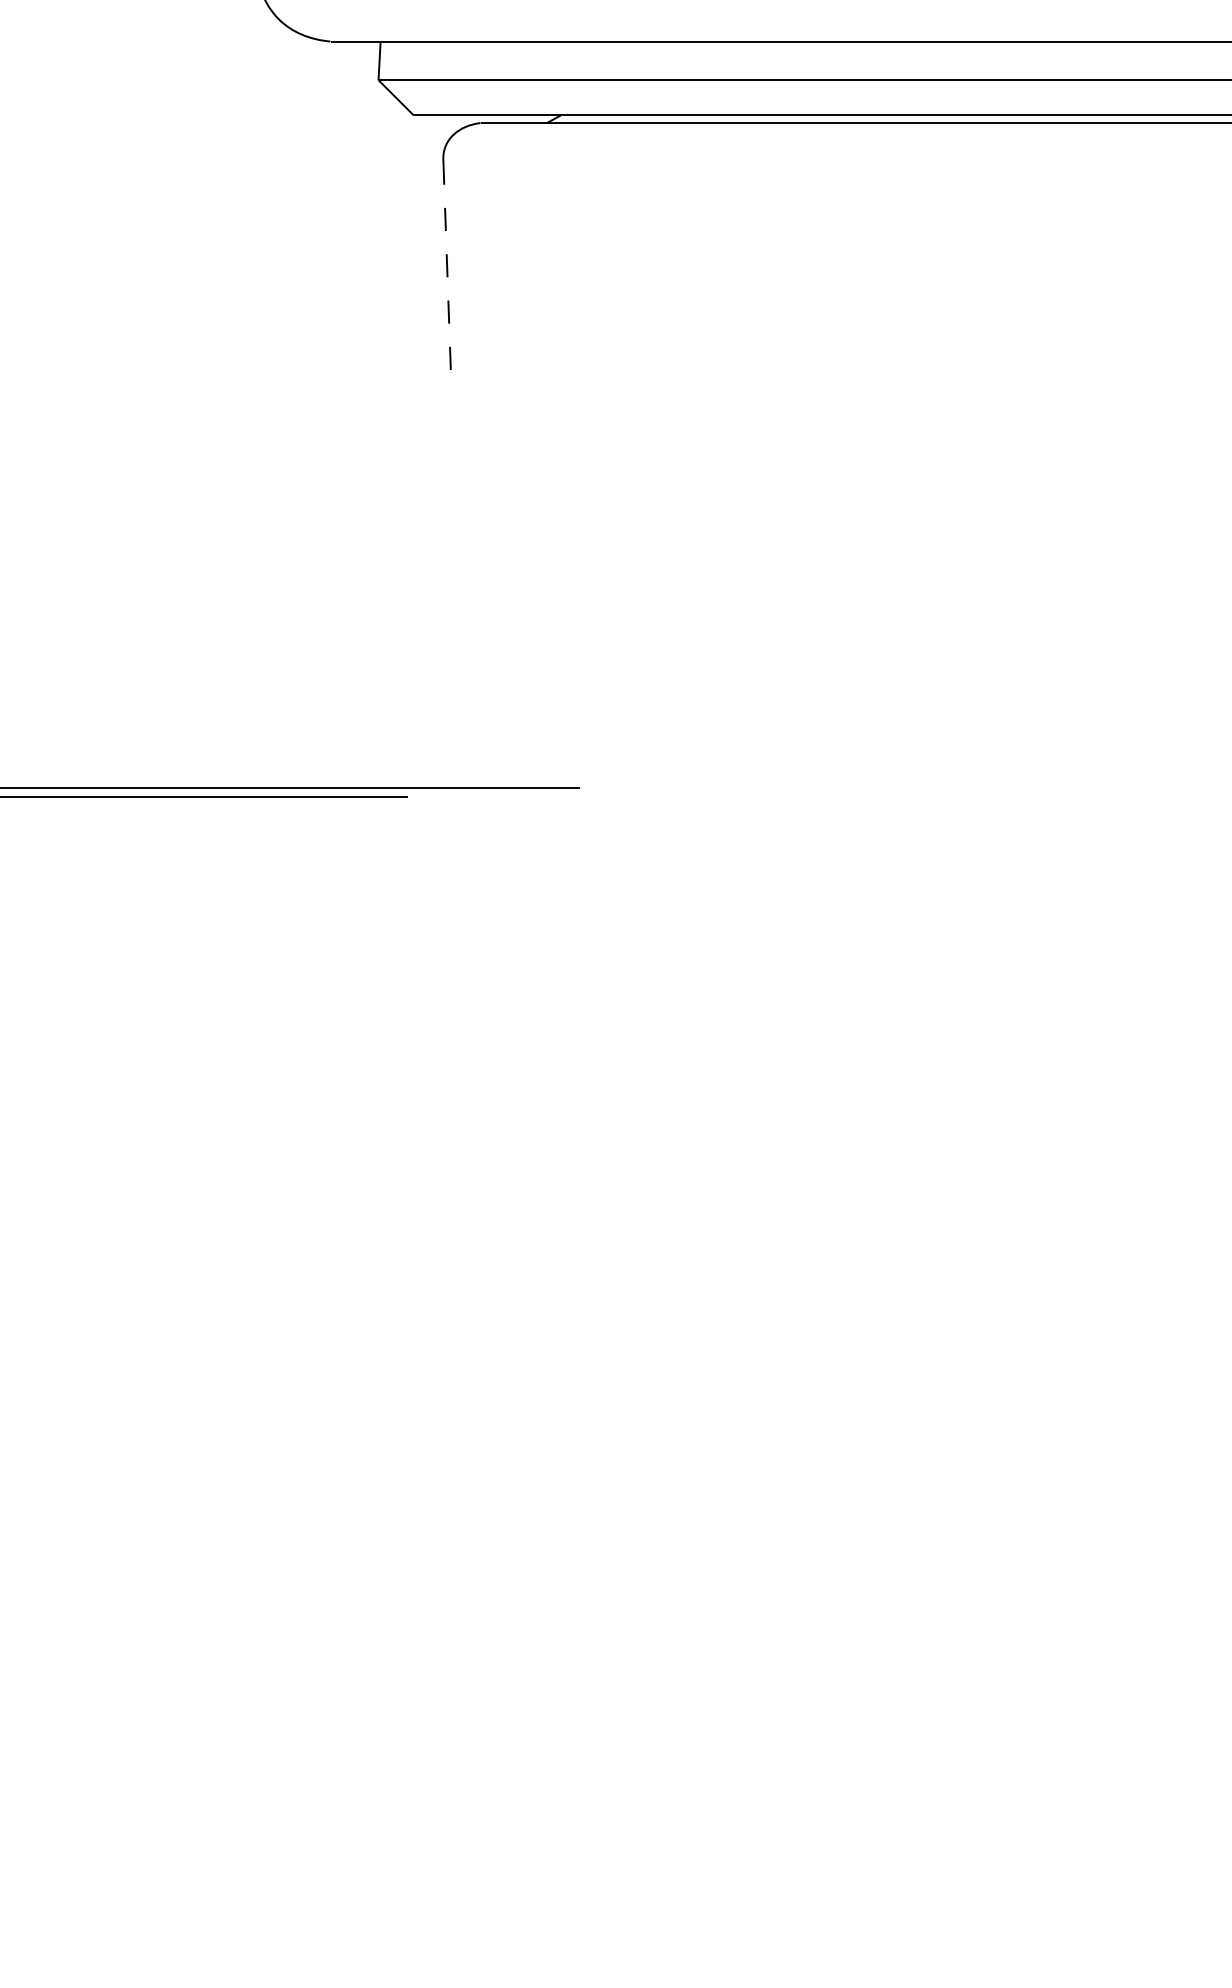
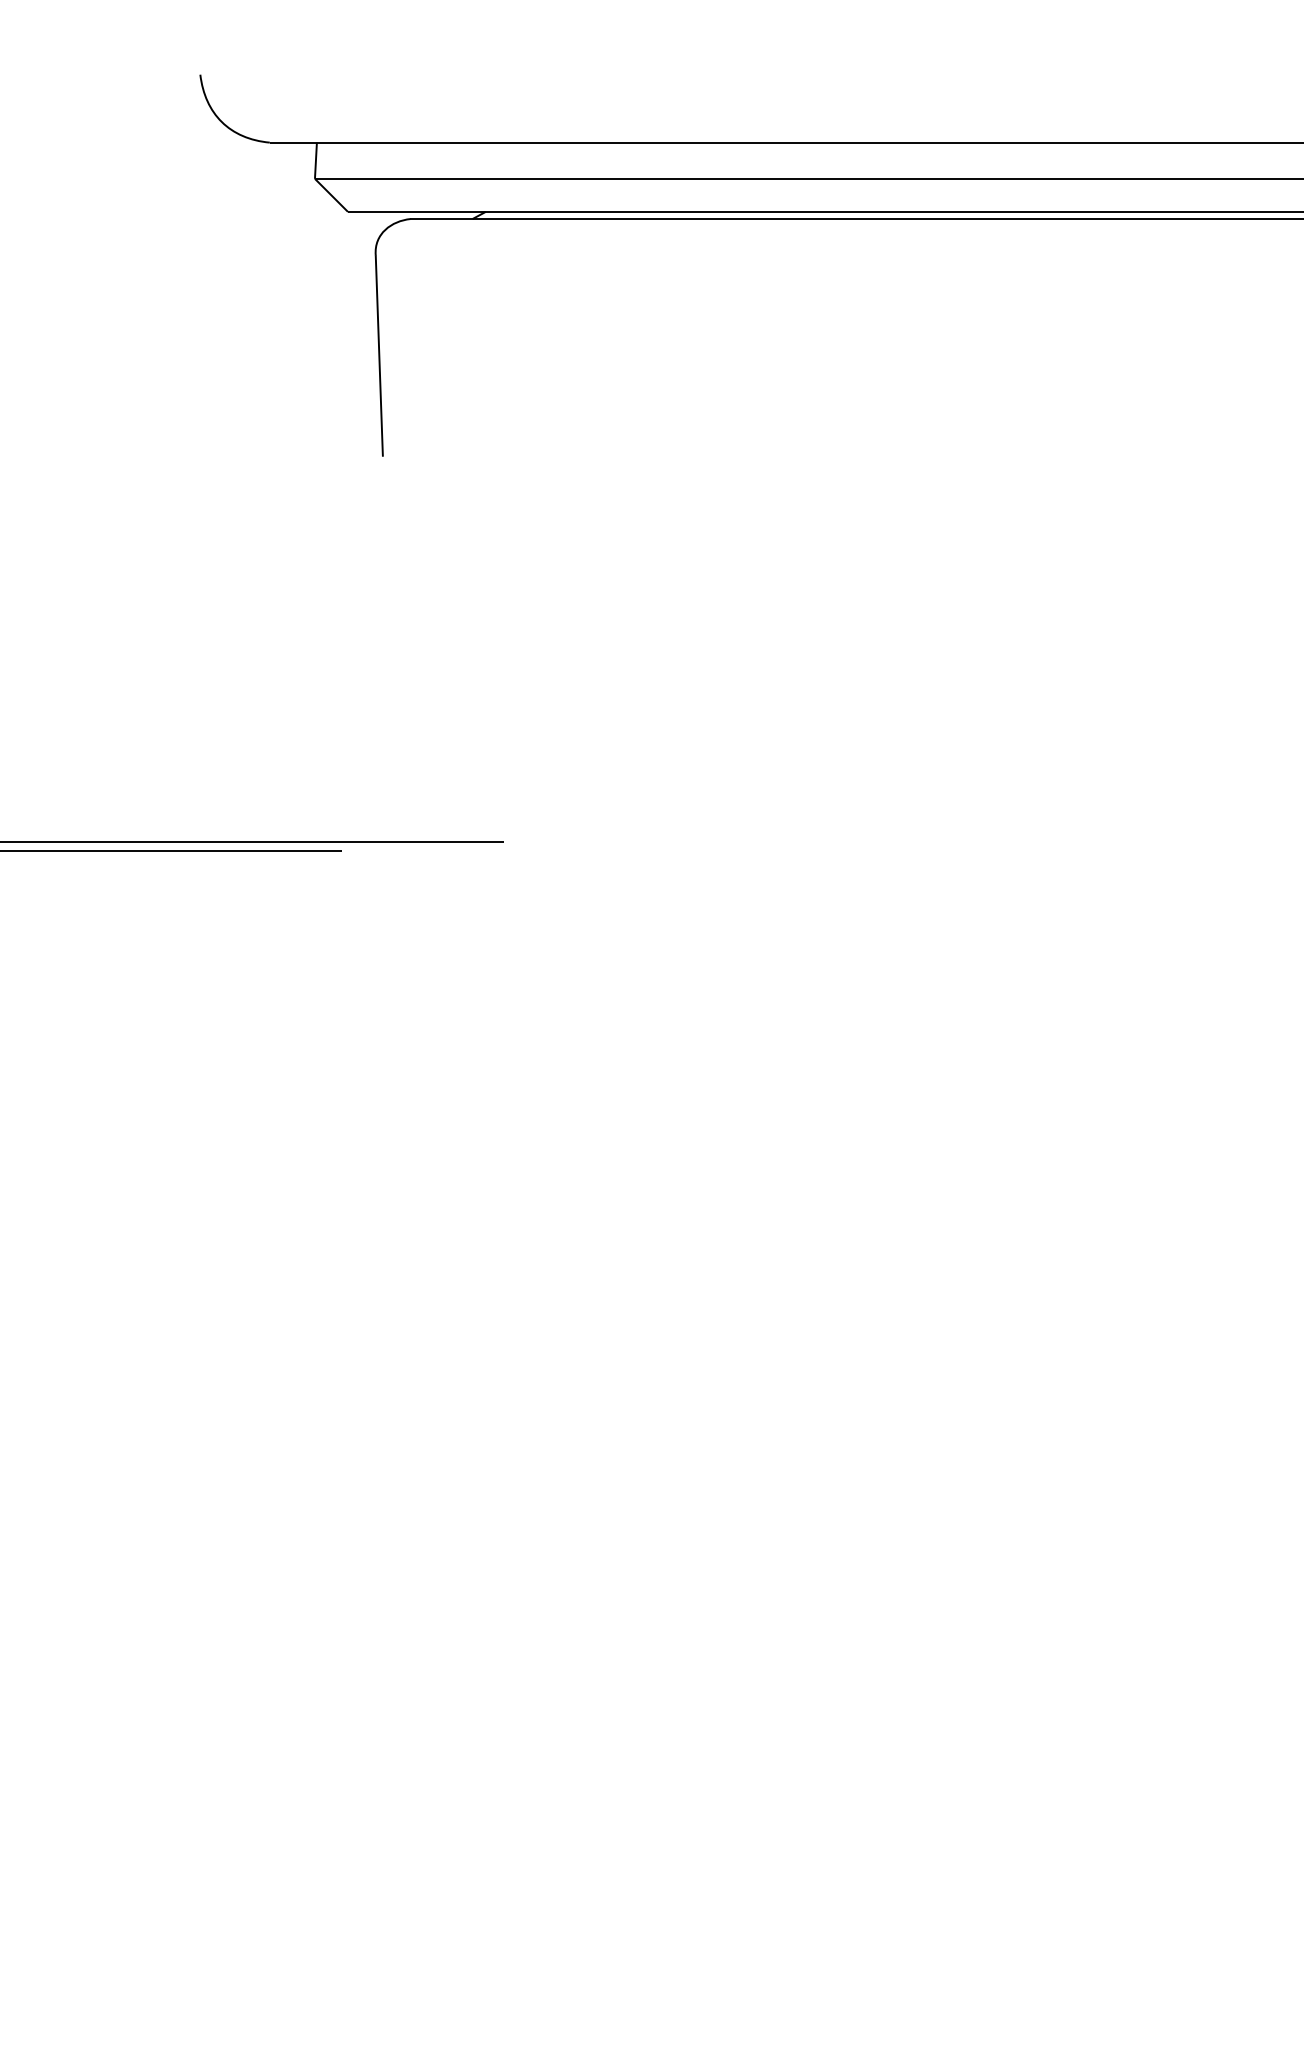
line: (447, 268) -> (379, 355), dashed -> solid

